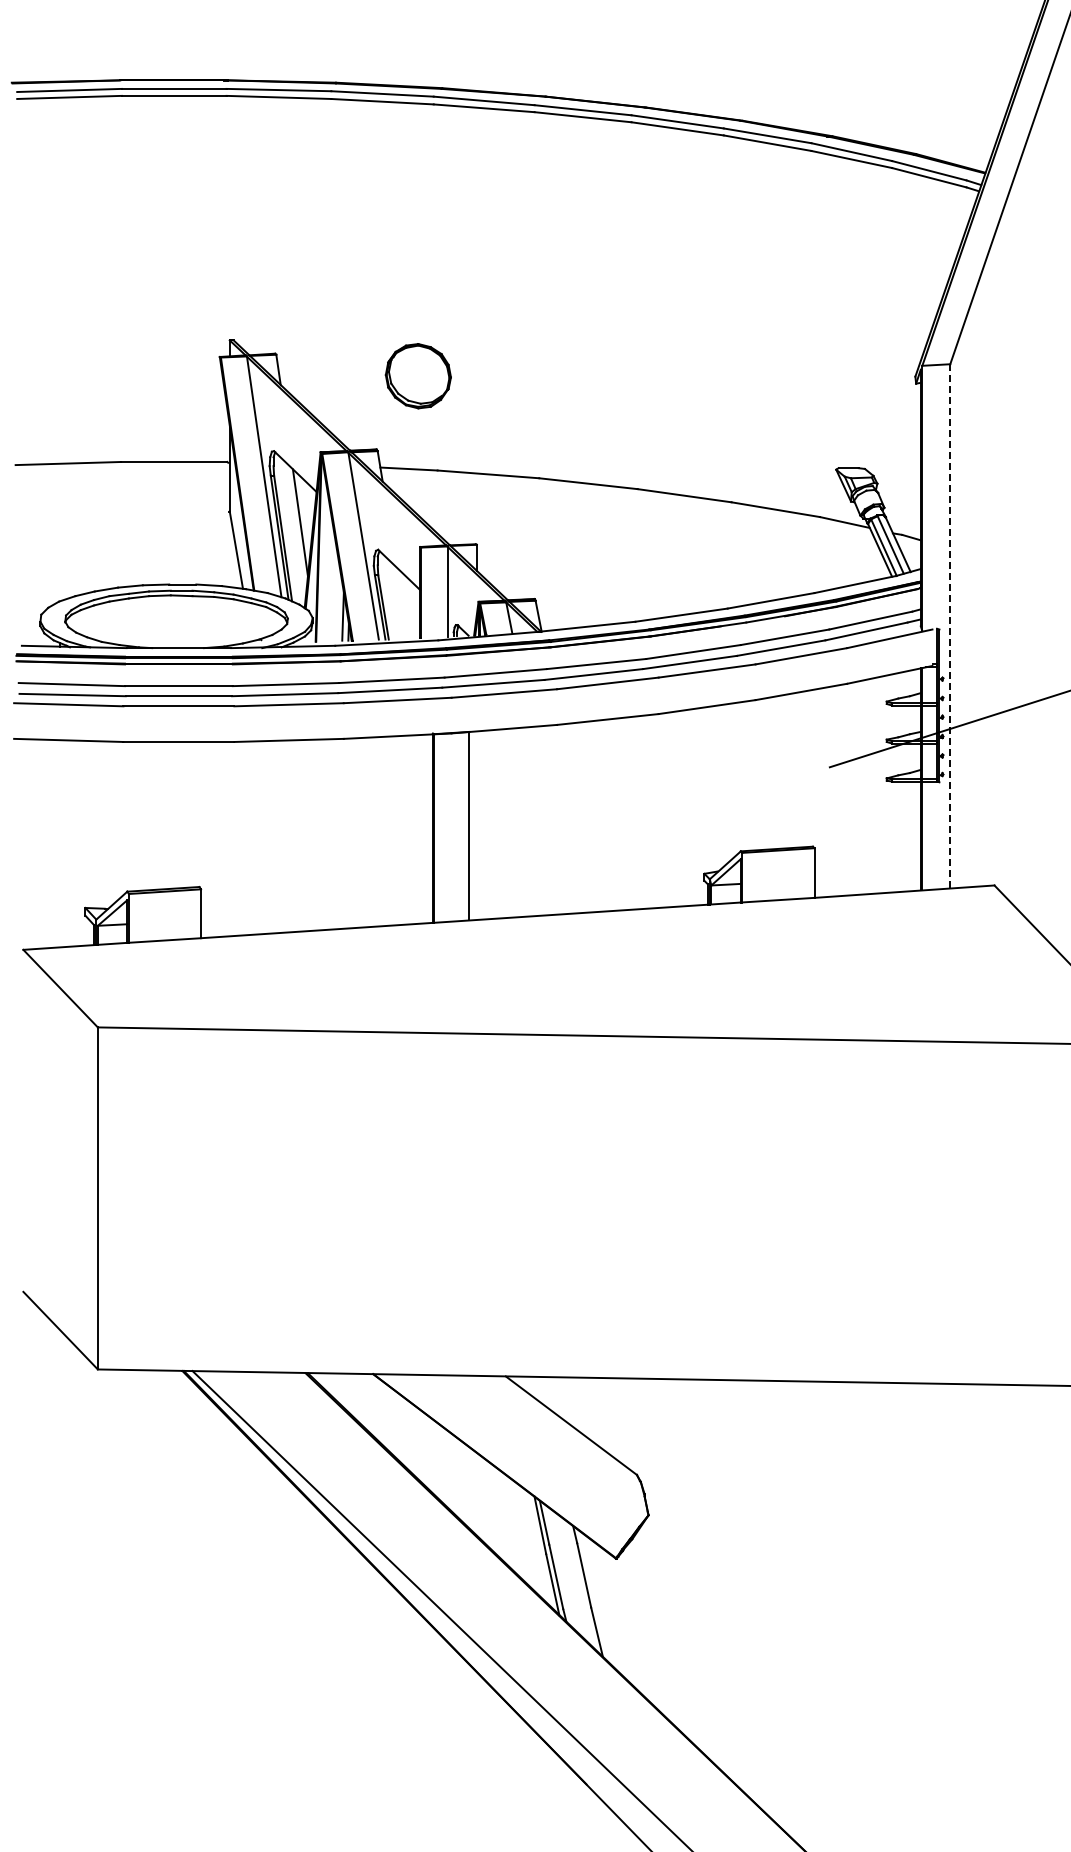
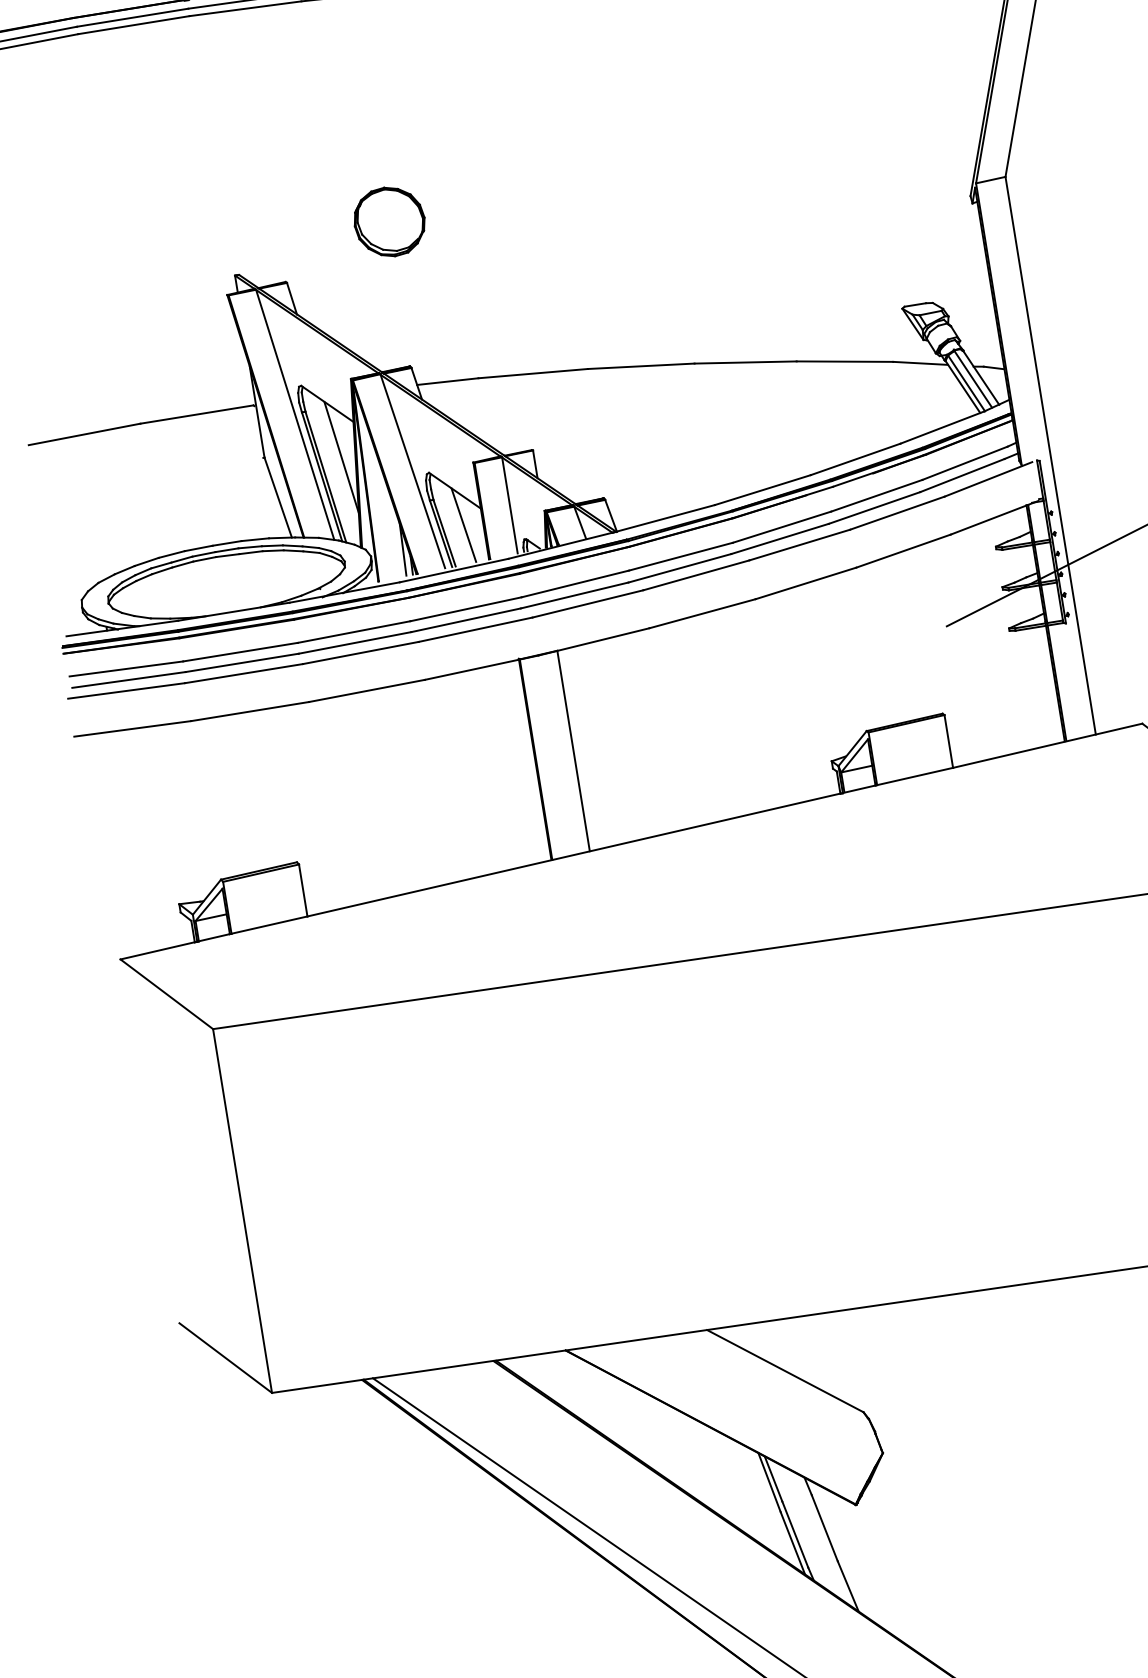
part: (417, 376) -> (388, 222), moved
line: (402, 602) -> (463, 524), added
line: (950, 626) -> (1050, 455), dashed -> solid

